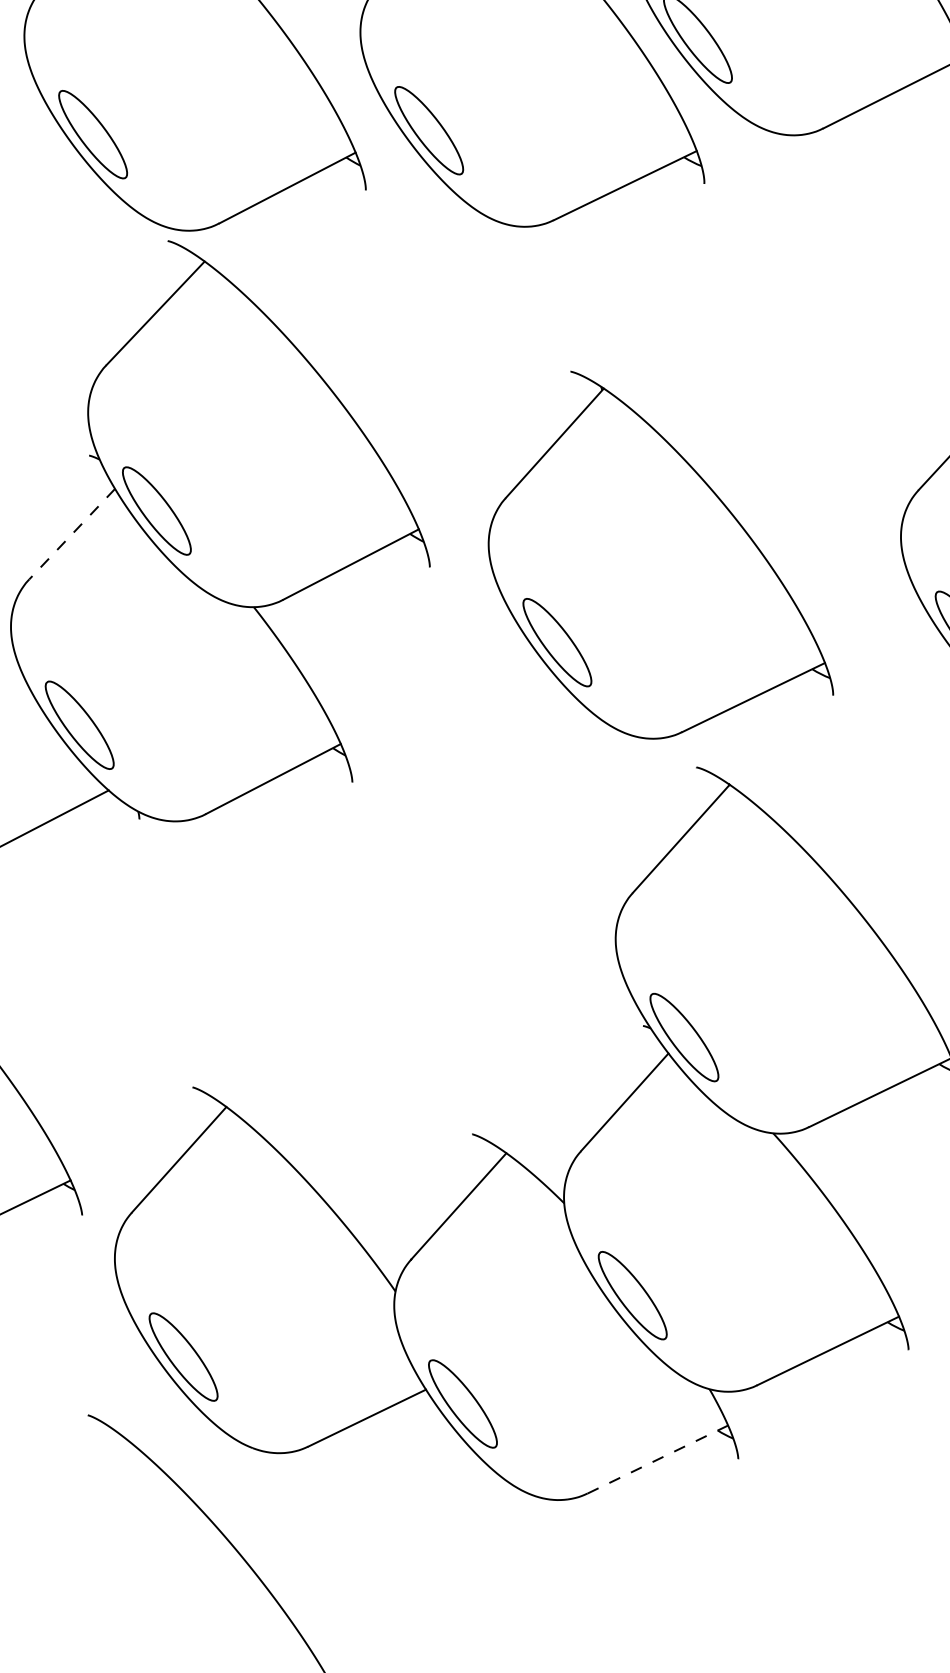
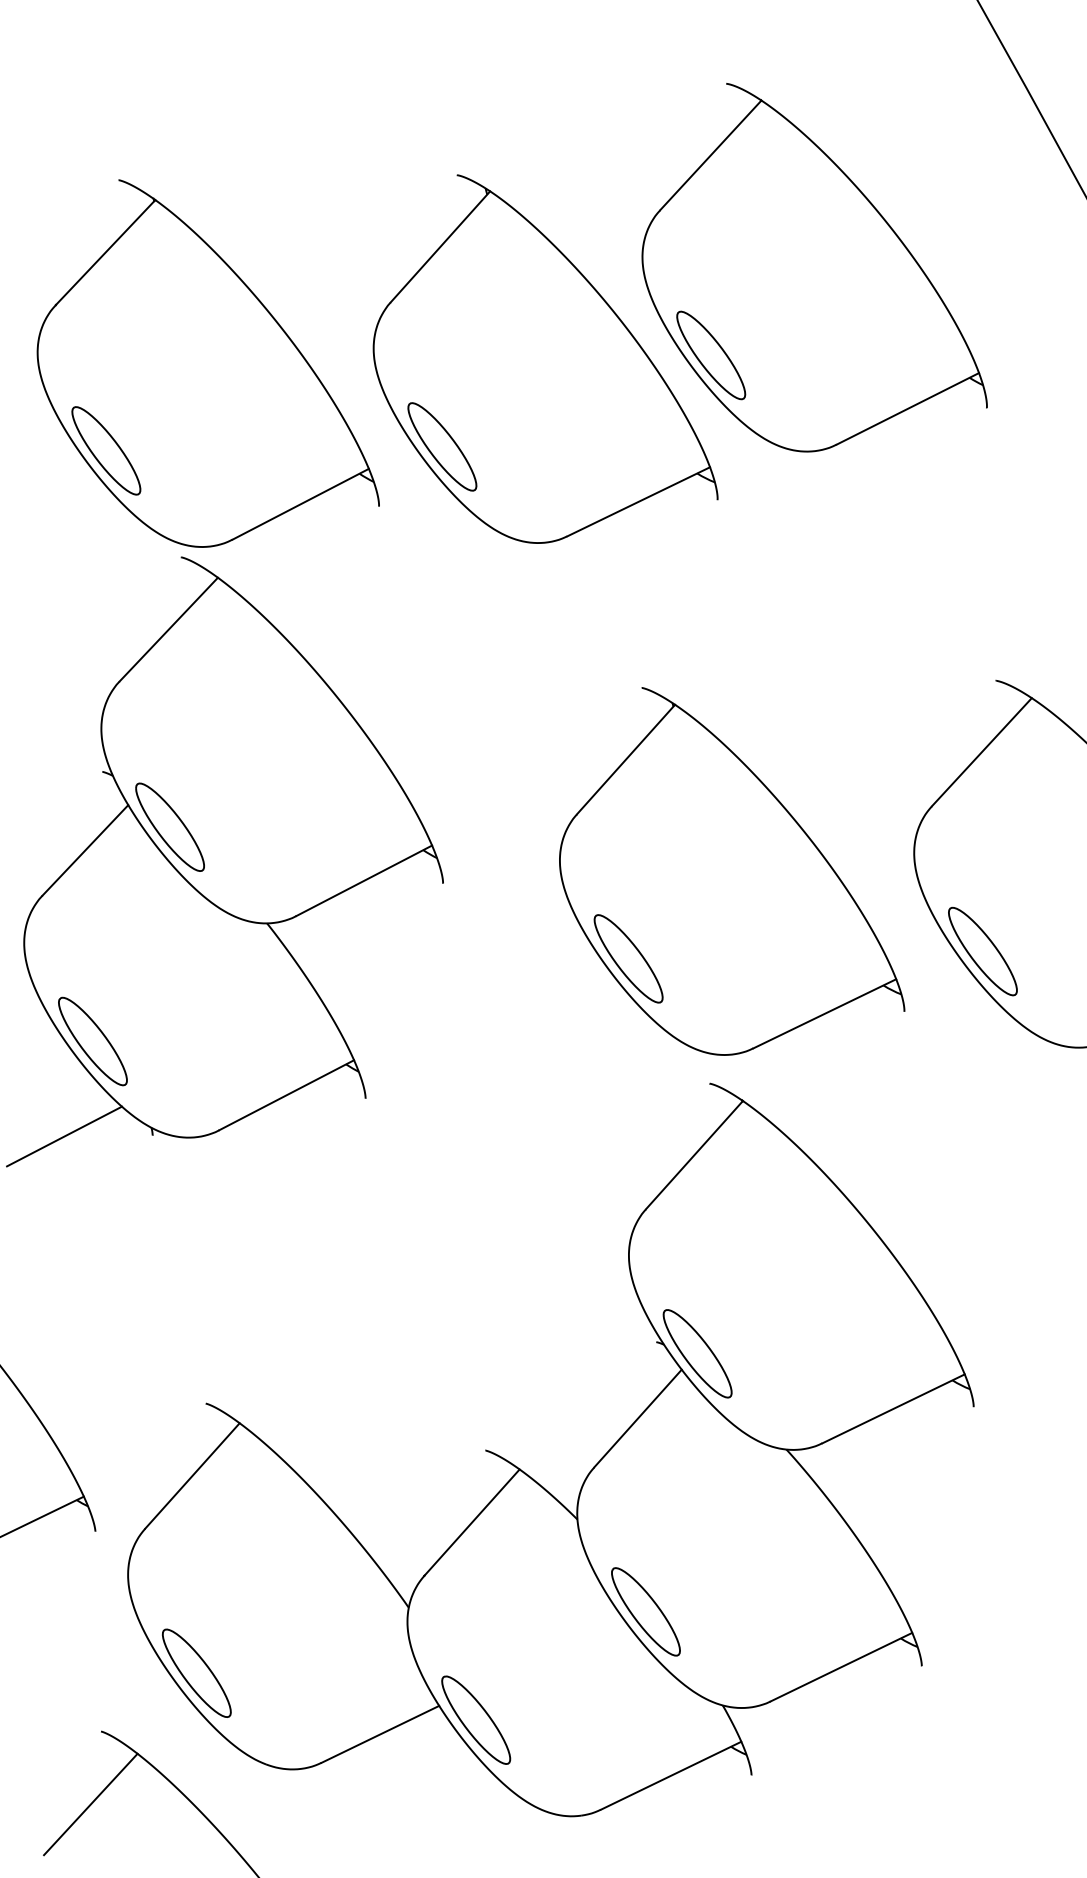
line: (72, 534) -> (85, 850), dashed -> solid
part: (661, 555) -> (732, 871), moved
line: (658, 1459) -> (671, 1775), dashed -> solid
line: (77, 1488) -> (90, 1804), added

